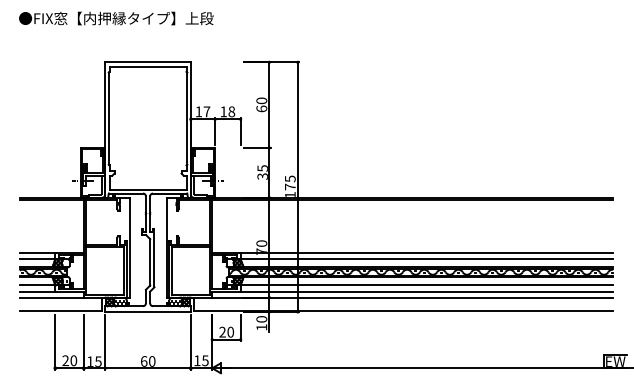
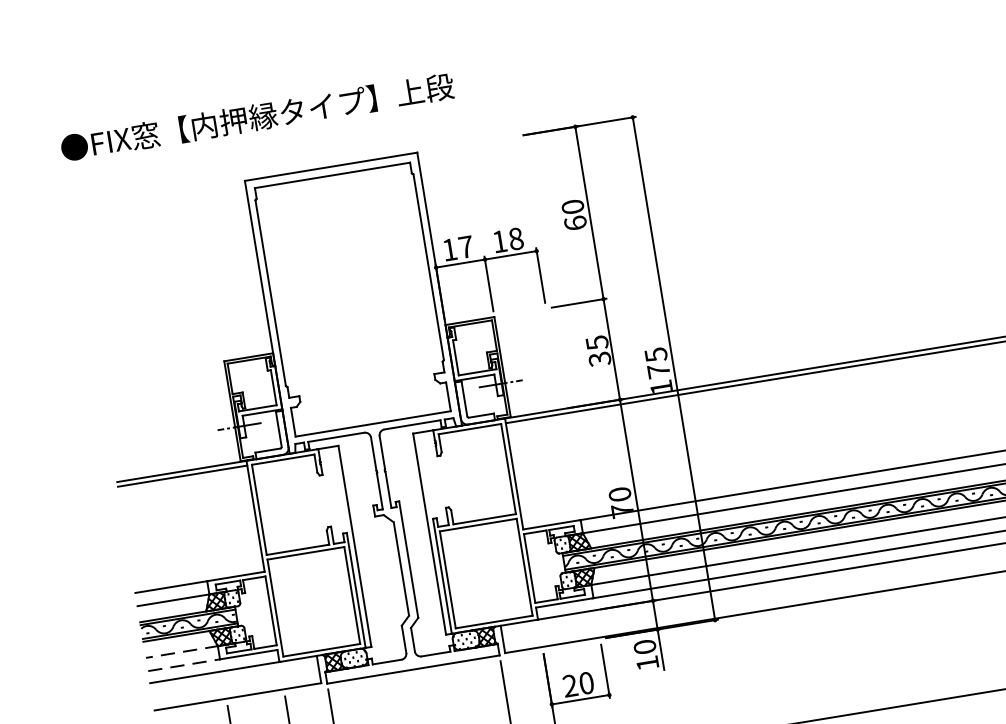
text: (116, 18) -> (257, 117), moved
line: (37, 285) -> (182, 652), solid -> dashed
line: (38, 291) -> (186, 664), solid -> dashed

